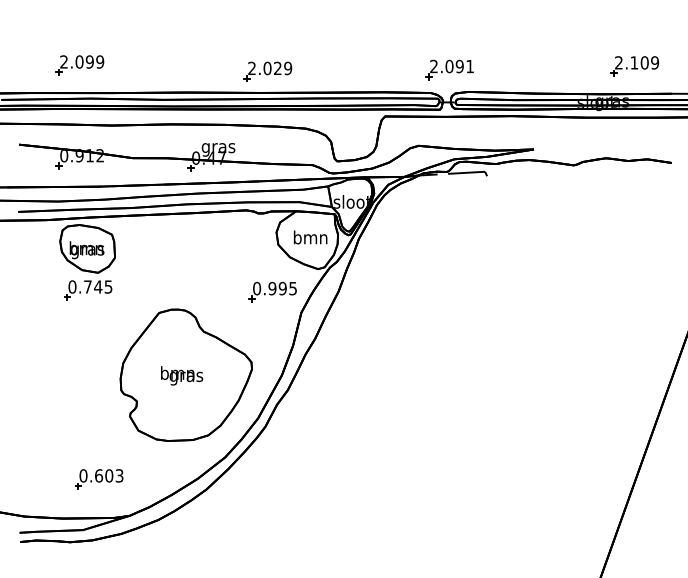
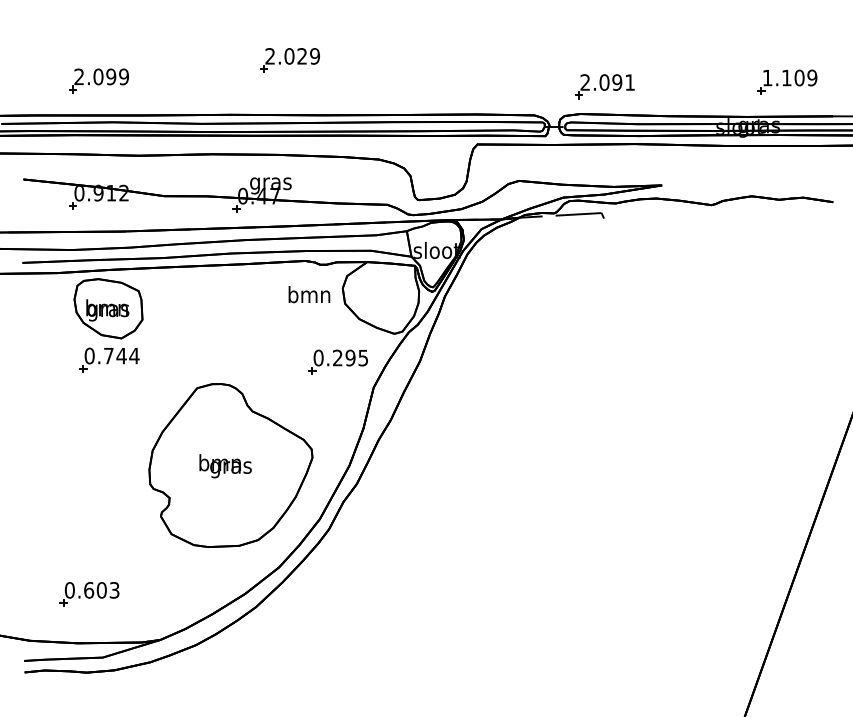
text: (618, 62) -> (767, 77), 2.109 -> 1.109
part: (449, 69) -> (604, 86), moved
part: (267, 71) -> (289, 60), moved
text: (310, 237) -> (309, 294), moved
text: (108, 286) -> (134, 355), 0.745 -> 0.744
text: (272, 288) -> (337, 357), 0.995 -> 0.295
part: (99, 479) -> (89, 594), moved

